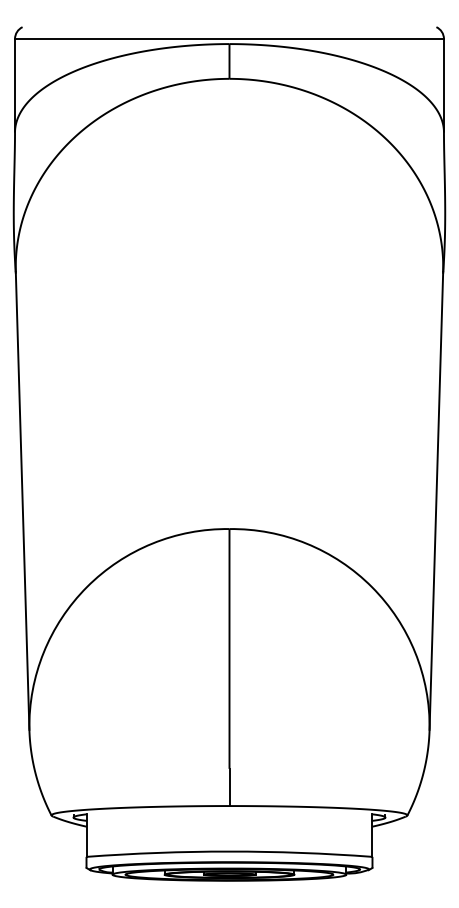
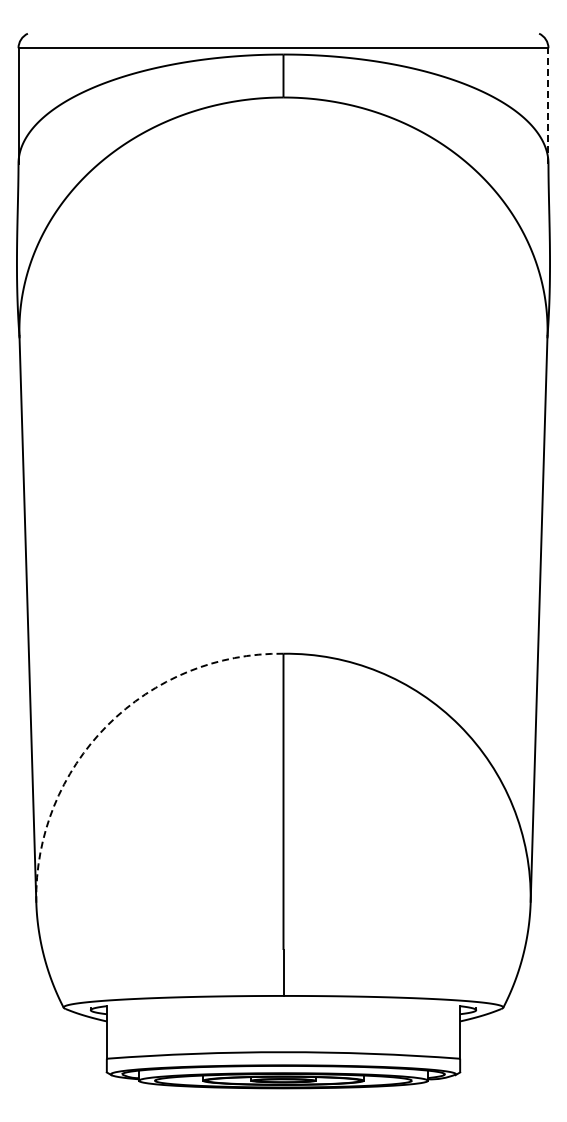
line: (443, 86) -> (548, 106), solid -> dashed
arc: (87, 587) -> (107, 725), solid -> dashed

